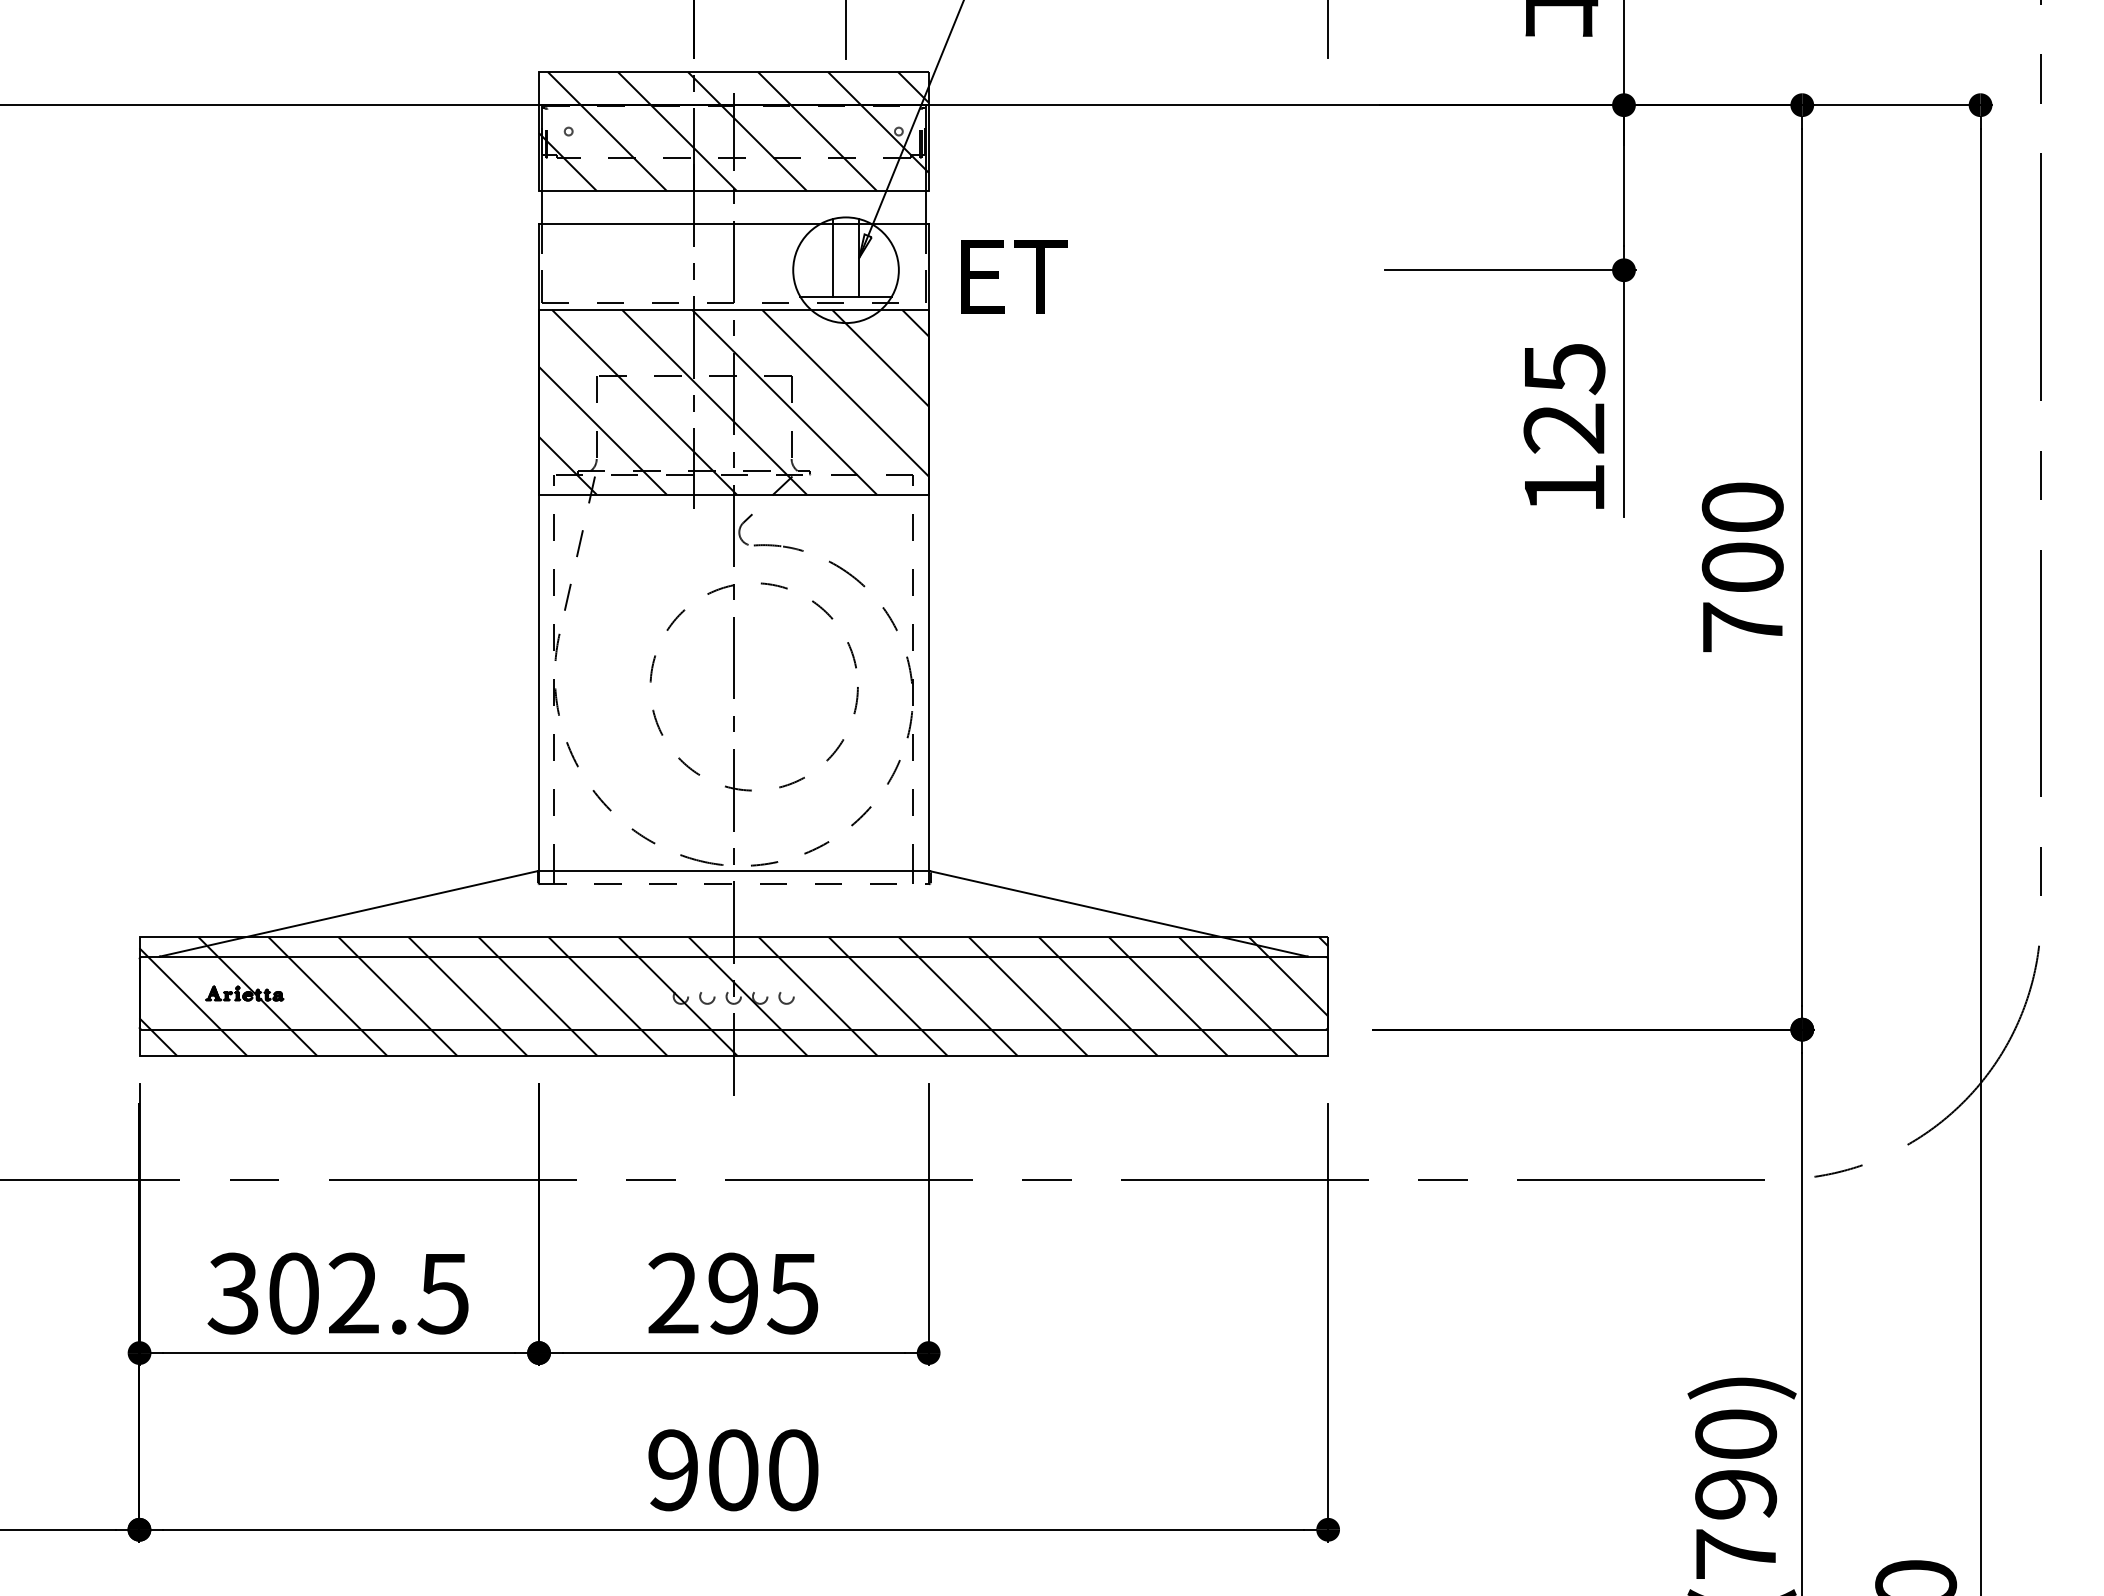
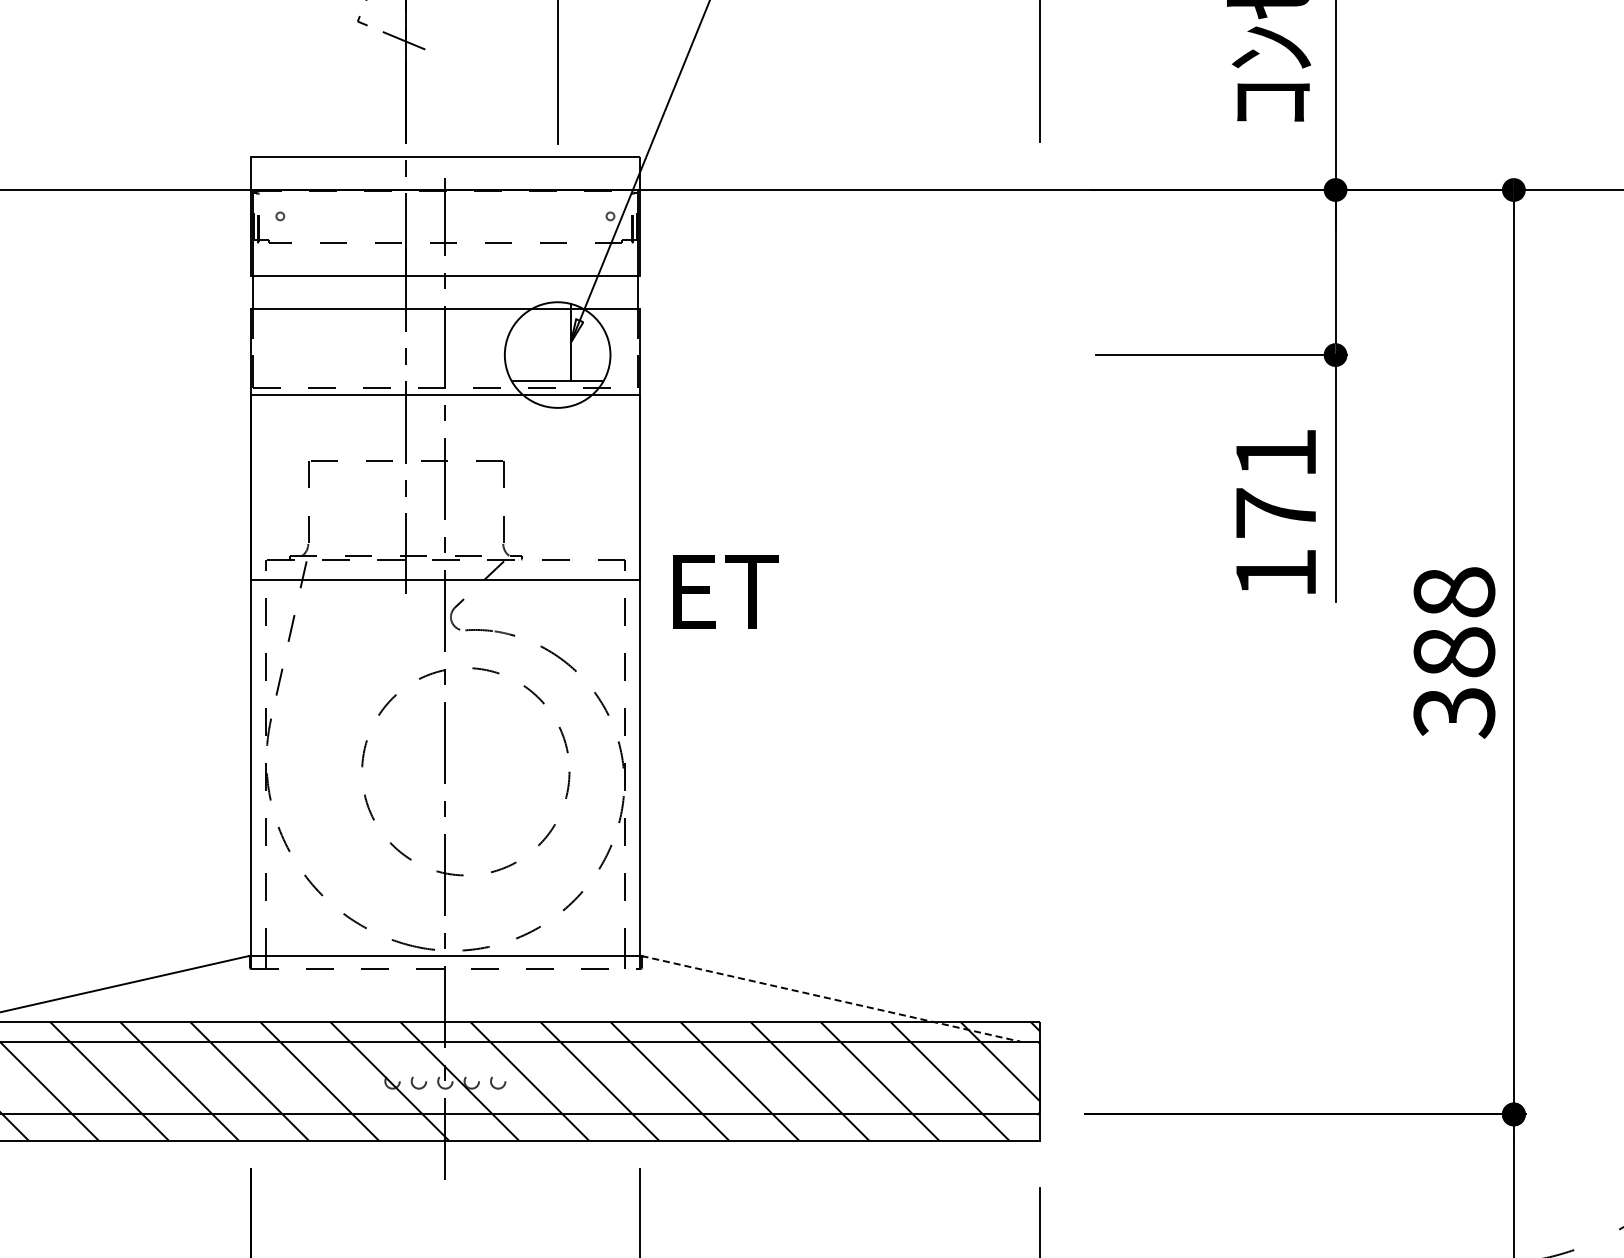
hatch: (733, 131) -> (445, 216), removed
line: (832, 257) -> (544, 342), removed
text: (1014, 276) -> (726, 591), moved
text: (1564, 398) -> (1276, 483), 125 -> 171
hatch: (733, 401) -> (445, 486), removed
text: (1742, 567) -> (1454, 652), 700 -> 388
line: (1118, 913) -> (830, 998), solid -> dashed

